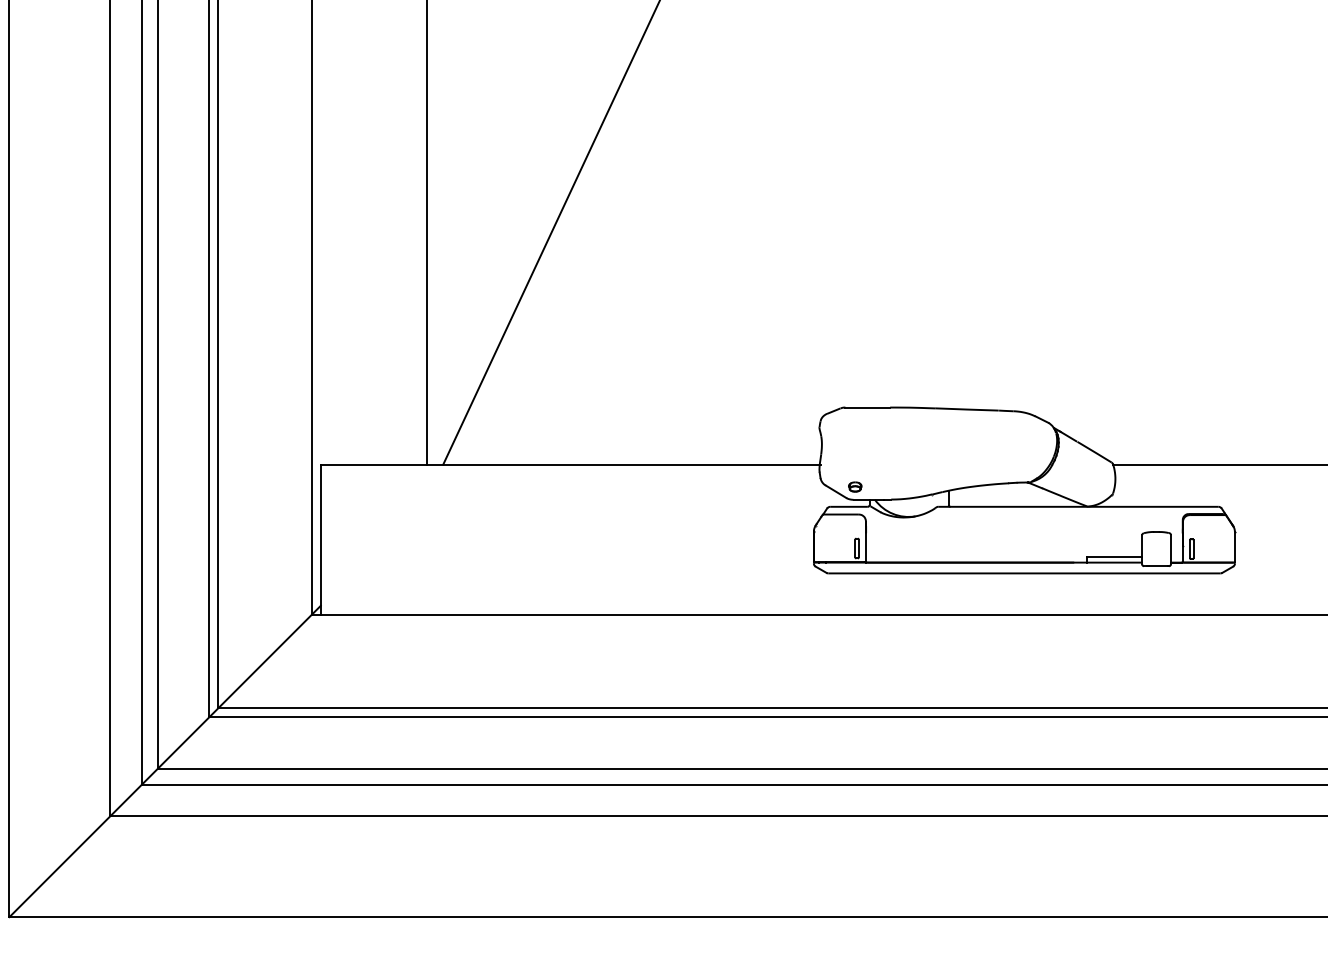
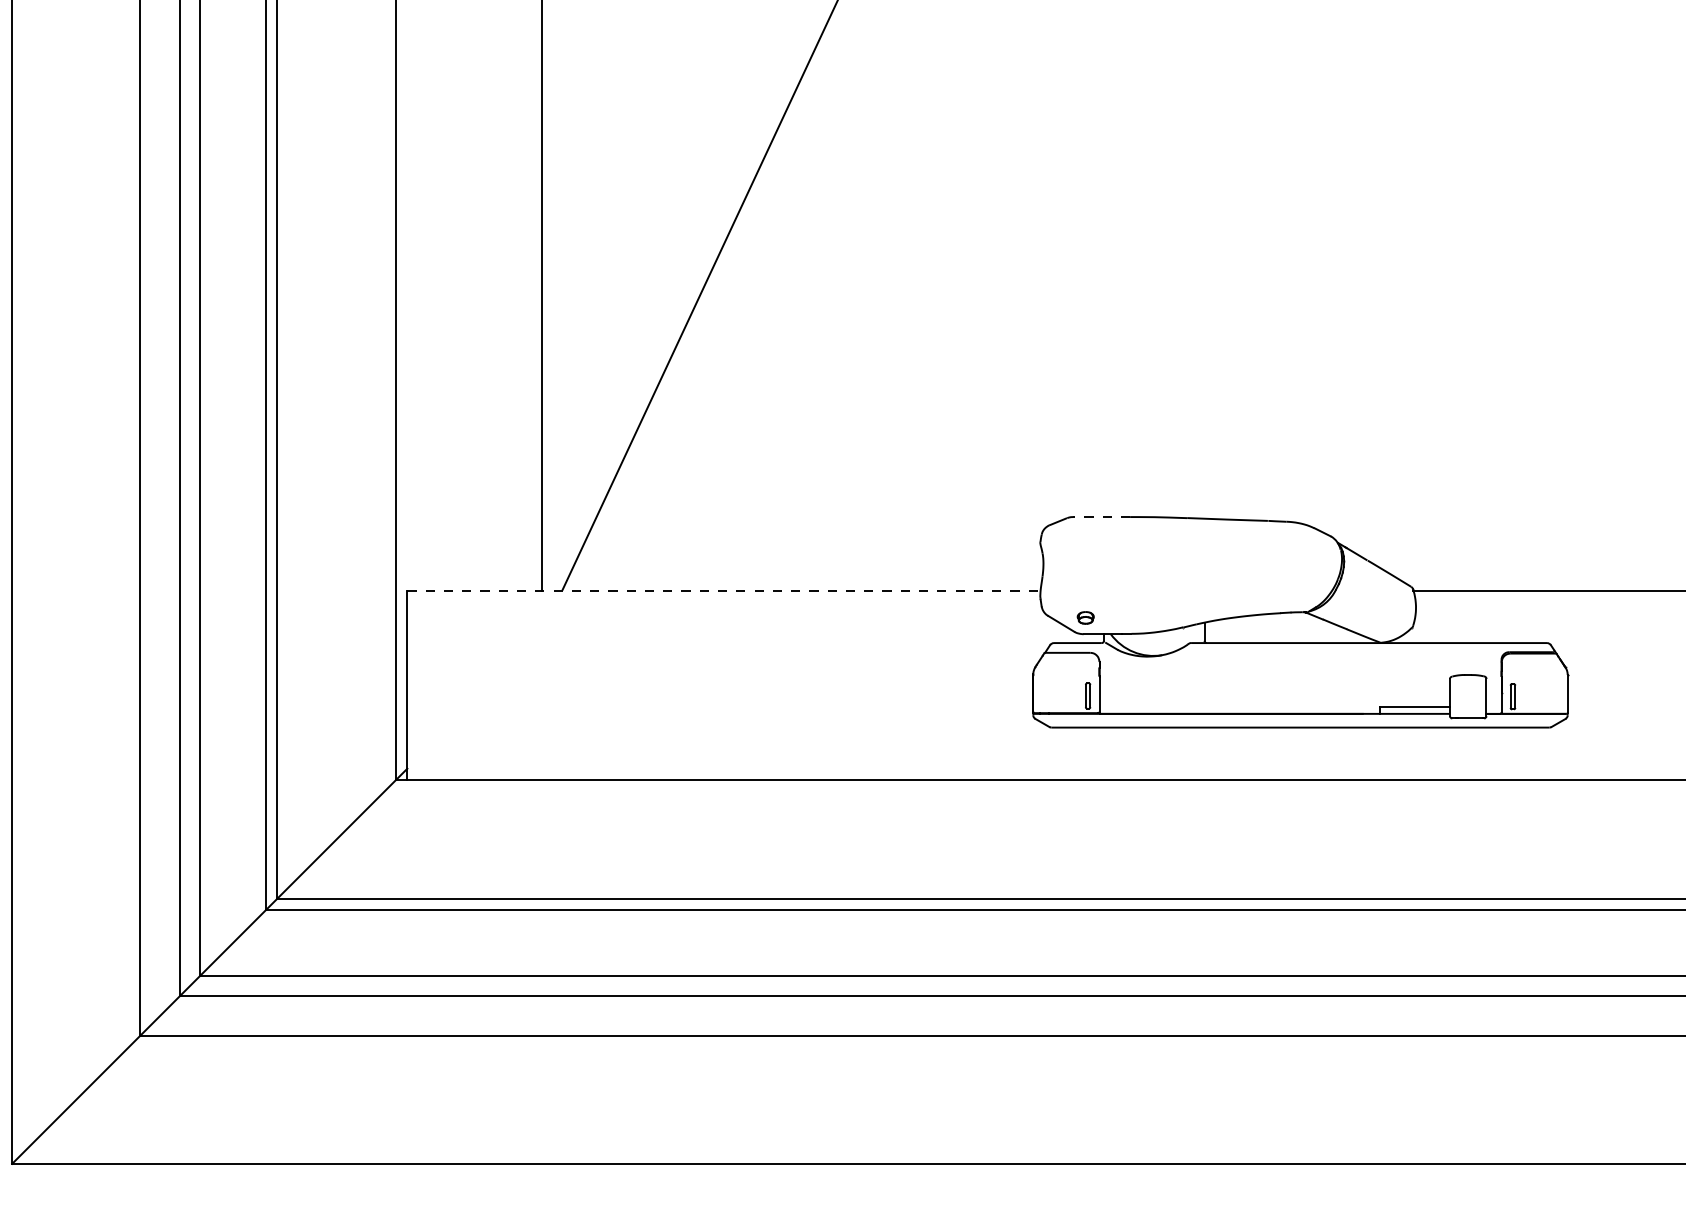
line: (867, 407) -> (1101, 517), solid -> dashed
line: (570, 465) -> (724, 590), solid -> dashed

